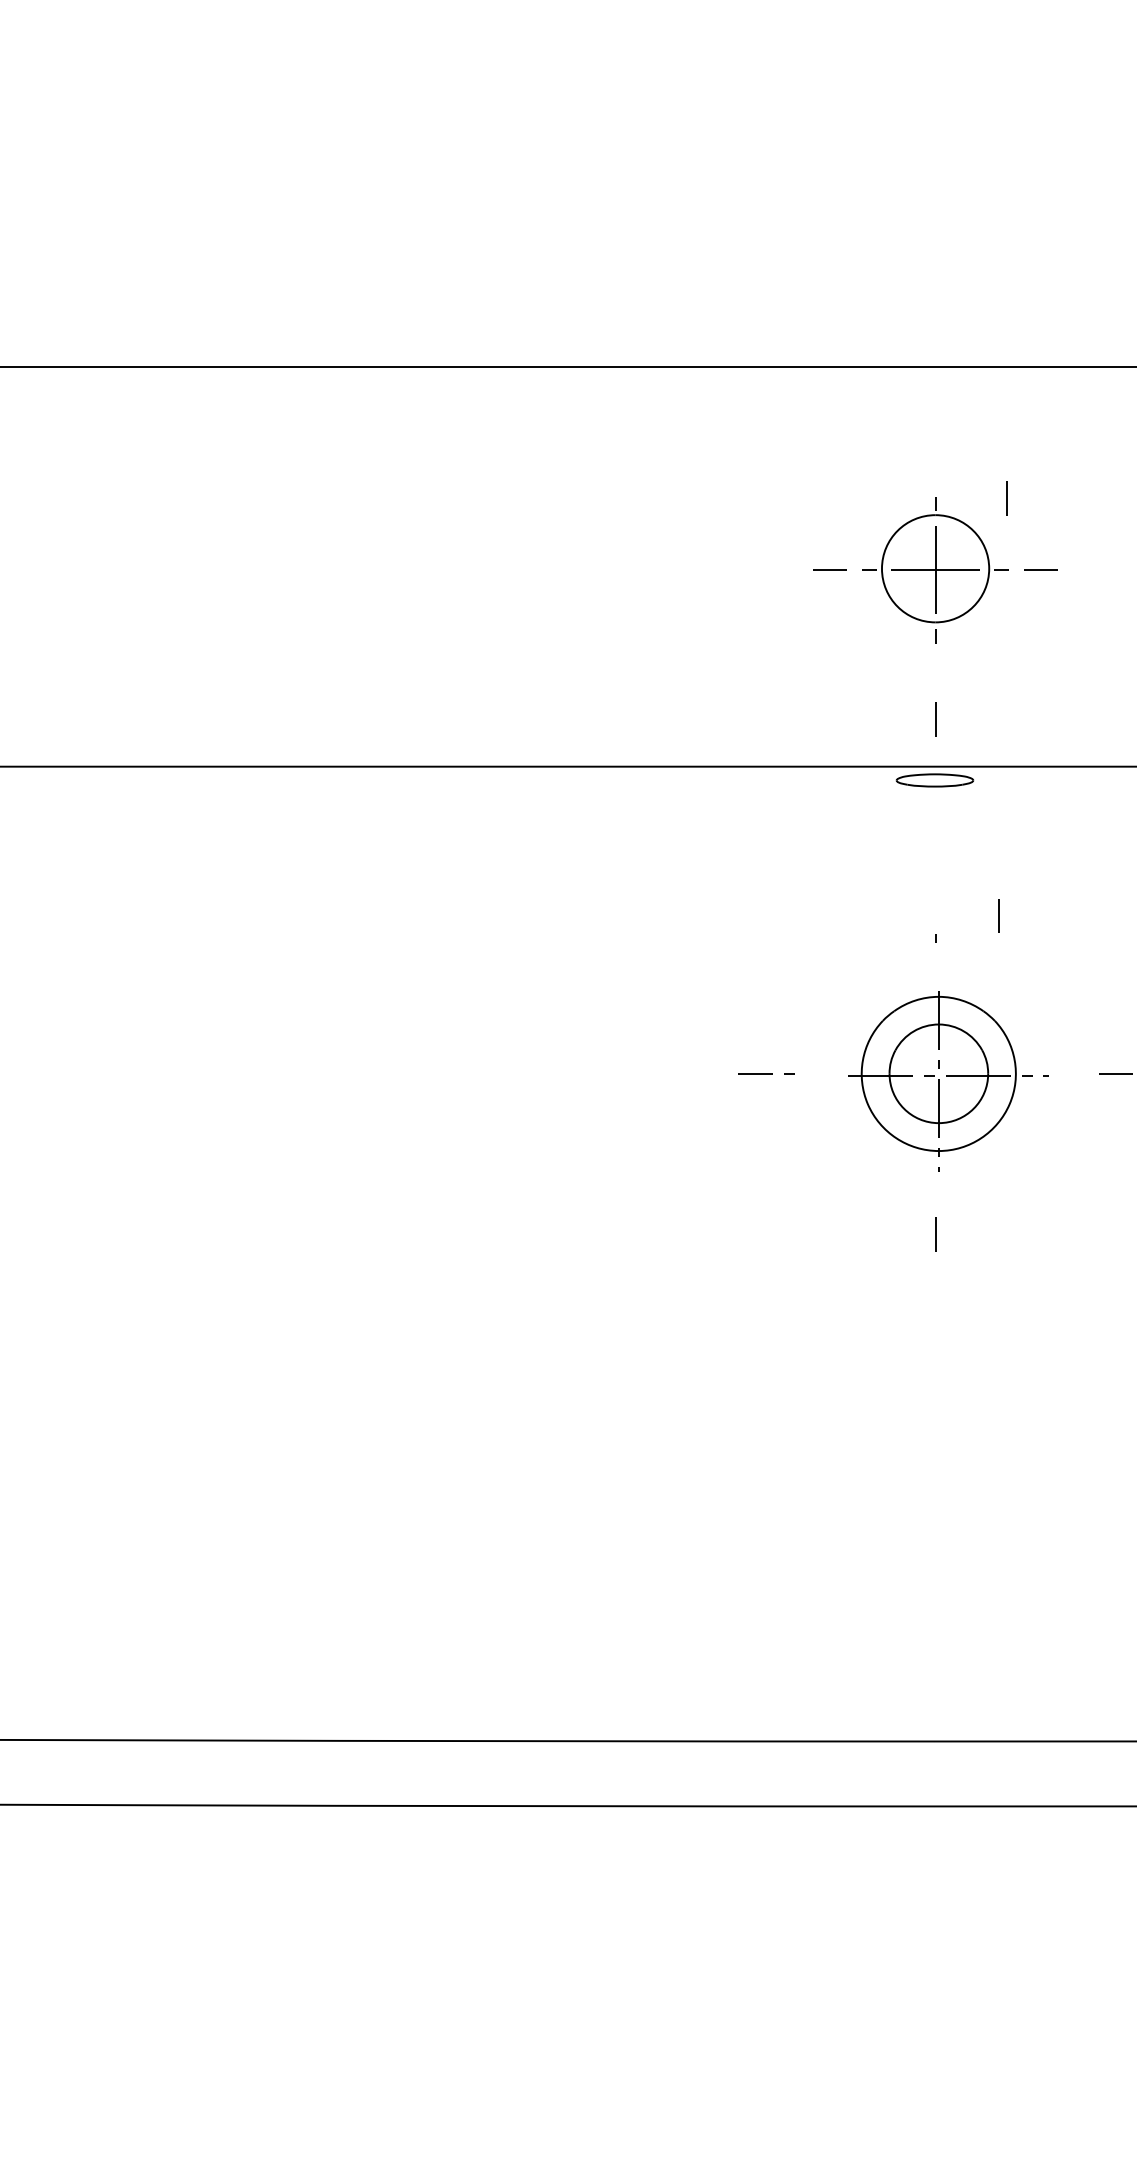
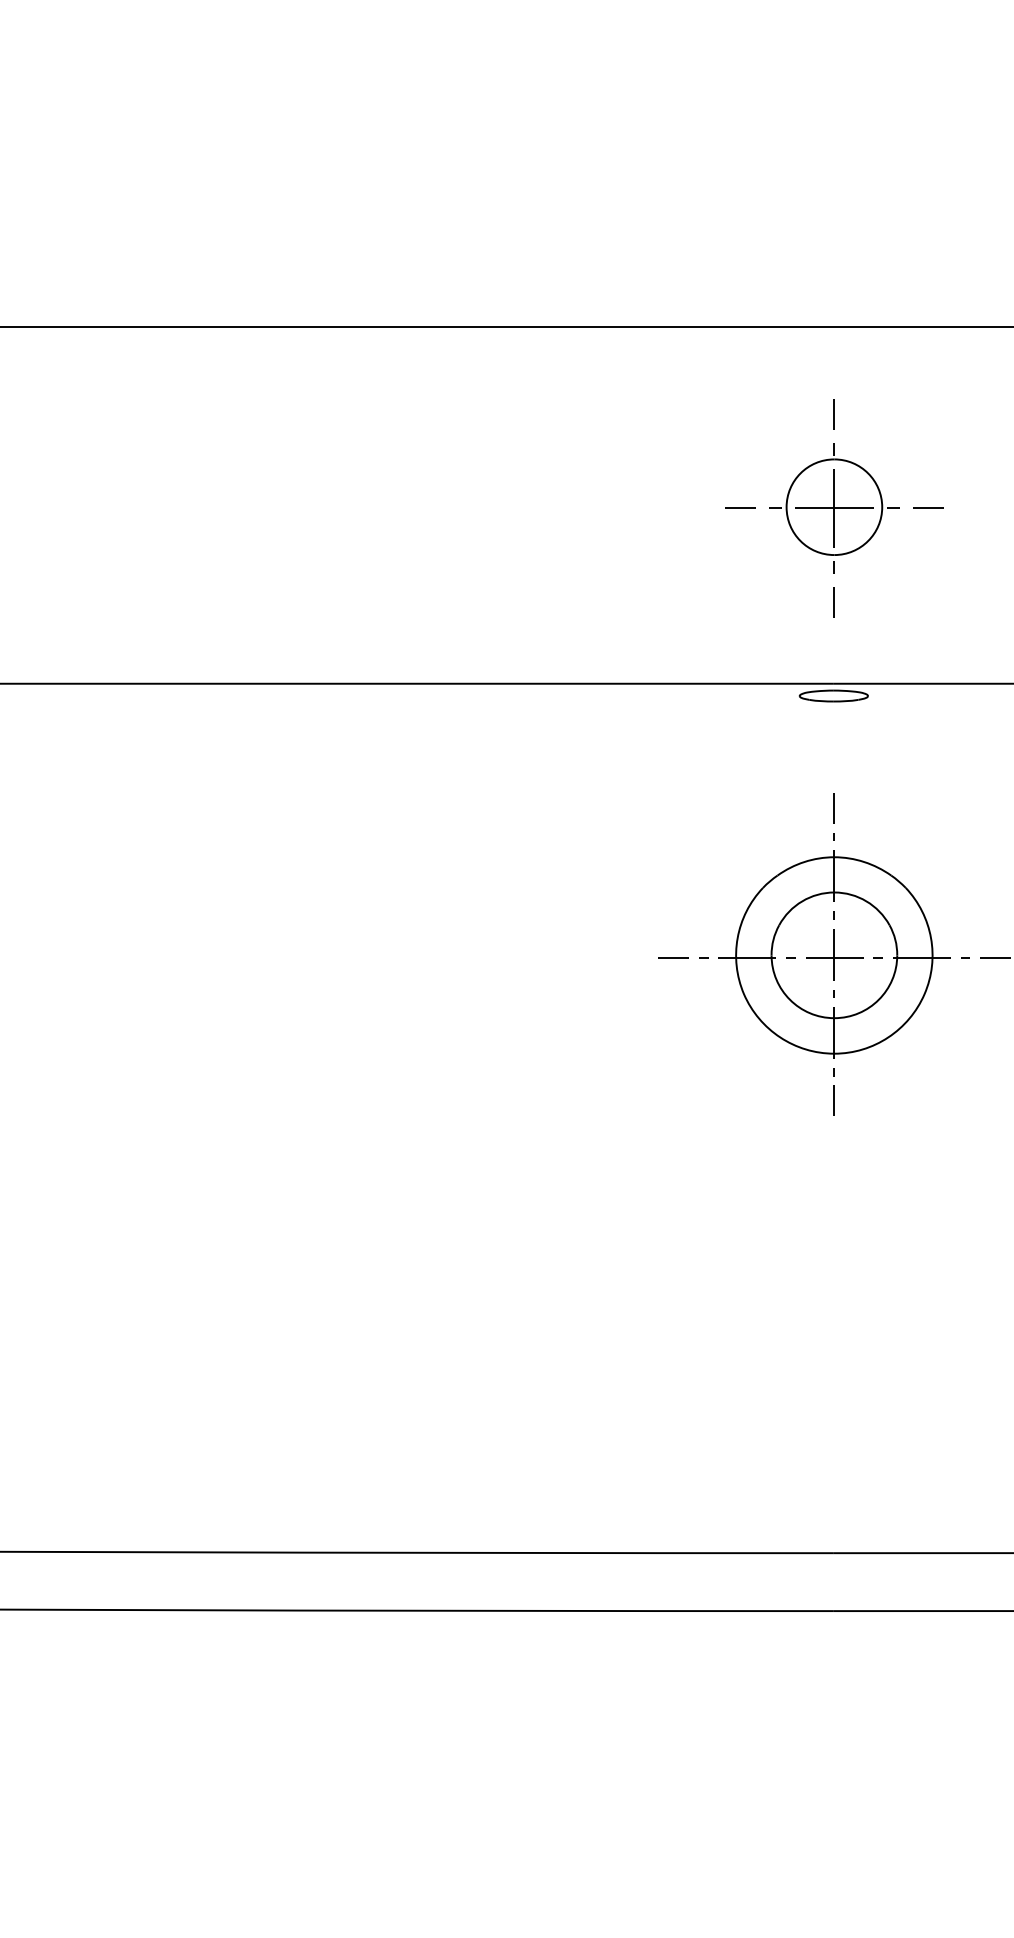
line: (1006, 498) -> (834, 414), moved
line: (935, 719) -> (834, 602), moved
line: (998, 915) -> (834, 808), moved
part: (946, 1079) -> (844, 962), size x1.43

